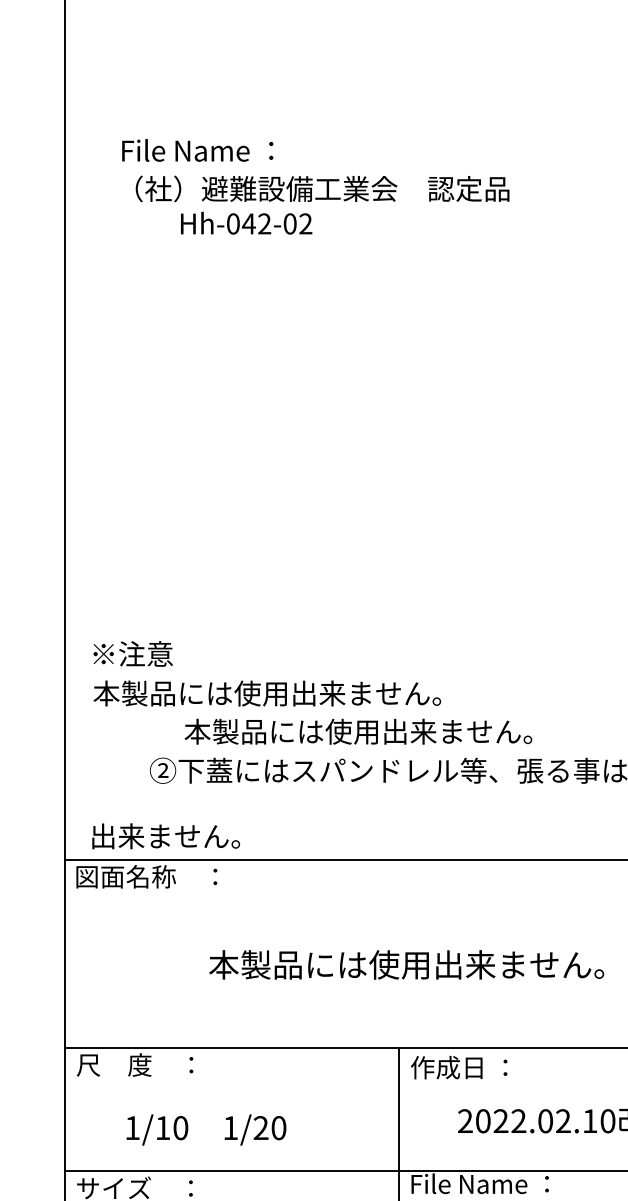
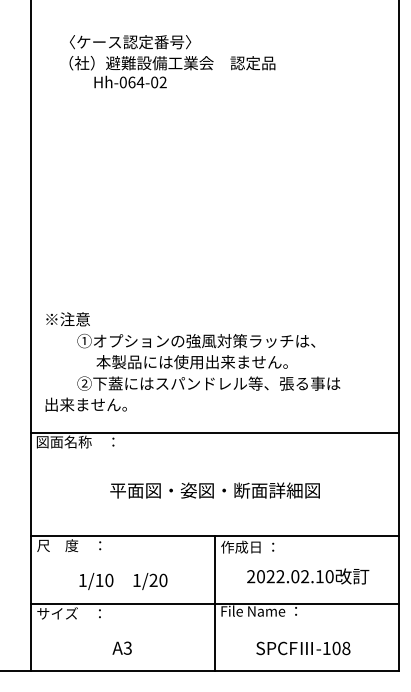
text: (239, 151) -> (126, 42), File Name ： -> 〈ケース認定番号〉
text: (257, 224) -> (136, 82), Hh-042-02 -> Hh-064-02
text: (337, 692) -> (180, 340), 本製品には使用出来ません。 -> ①オプションの強風対策ラッチは、
text: (164, 835) -> (85, 404), moved
text: (406, 964) -> (218, 490), 本製品には使用出来ません。 -> 平面図・姿図・断面詳細図
text: (206, 1130) -> (123, 581), moved

